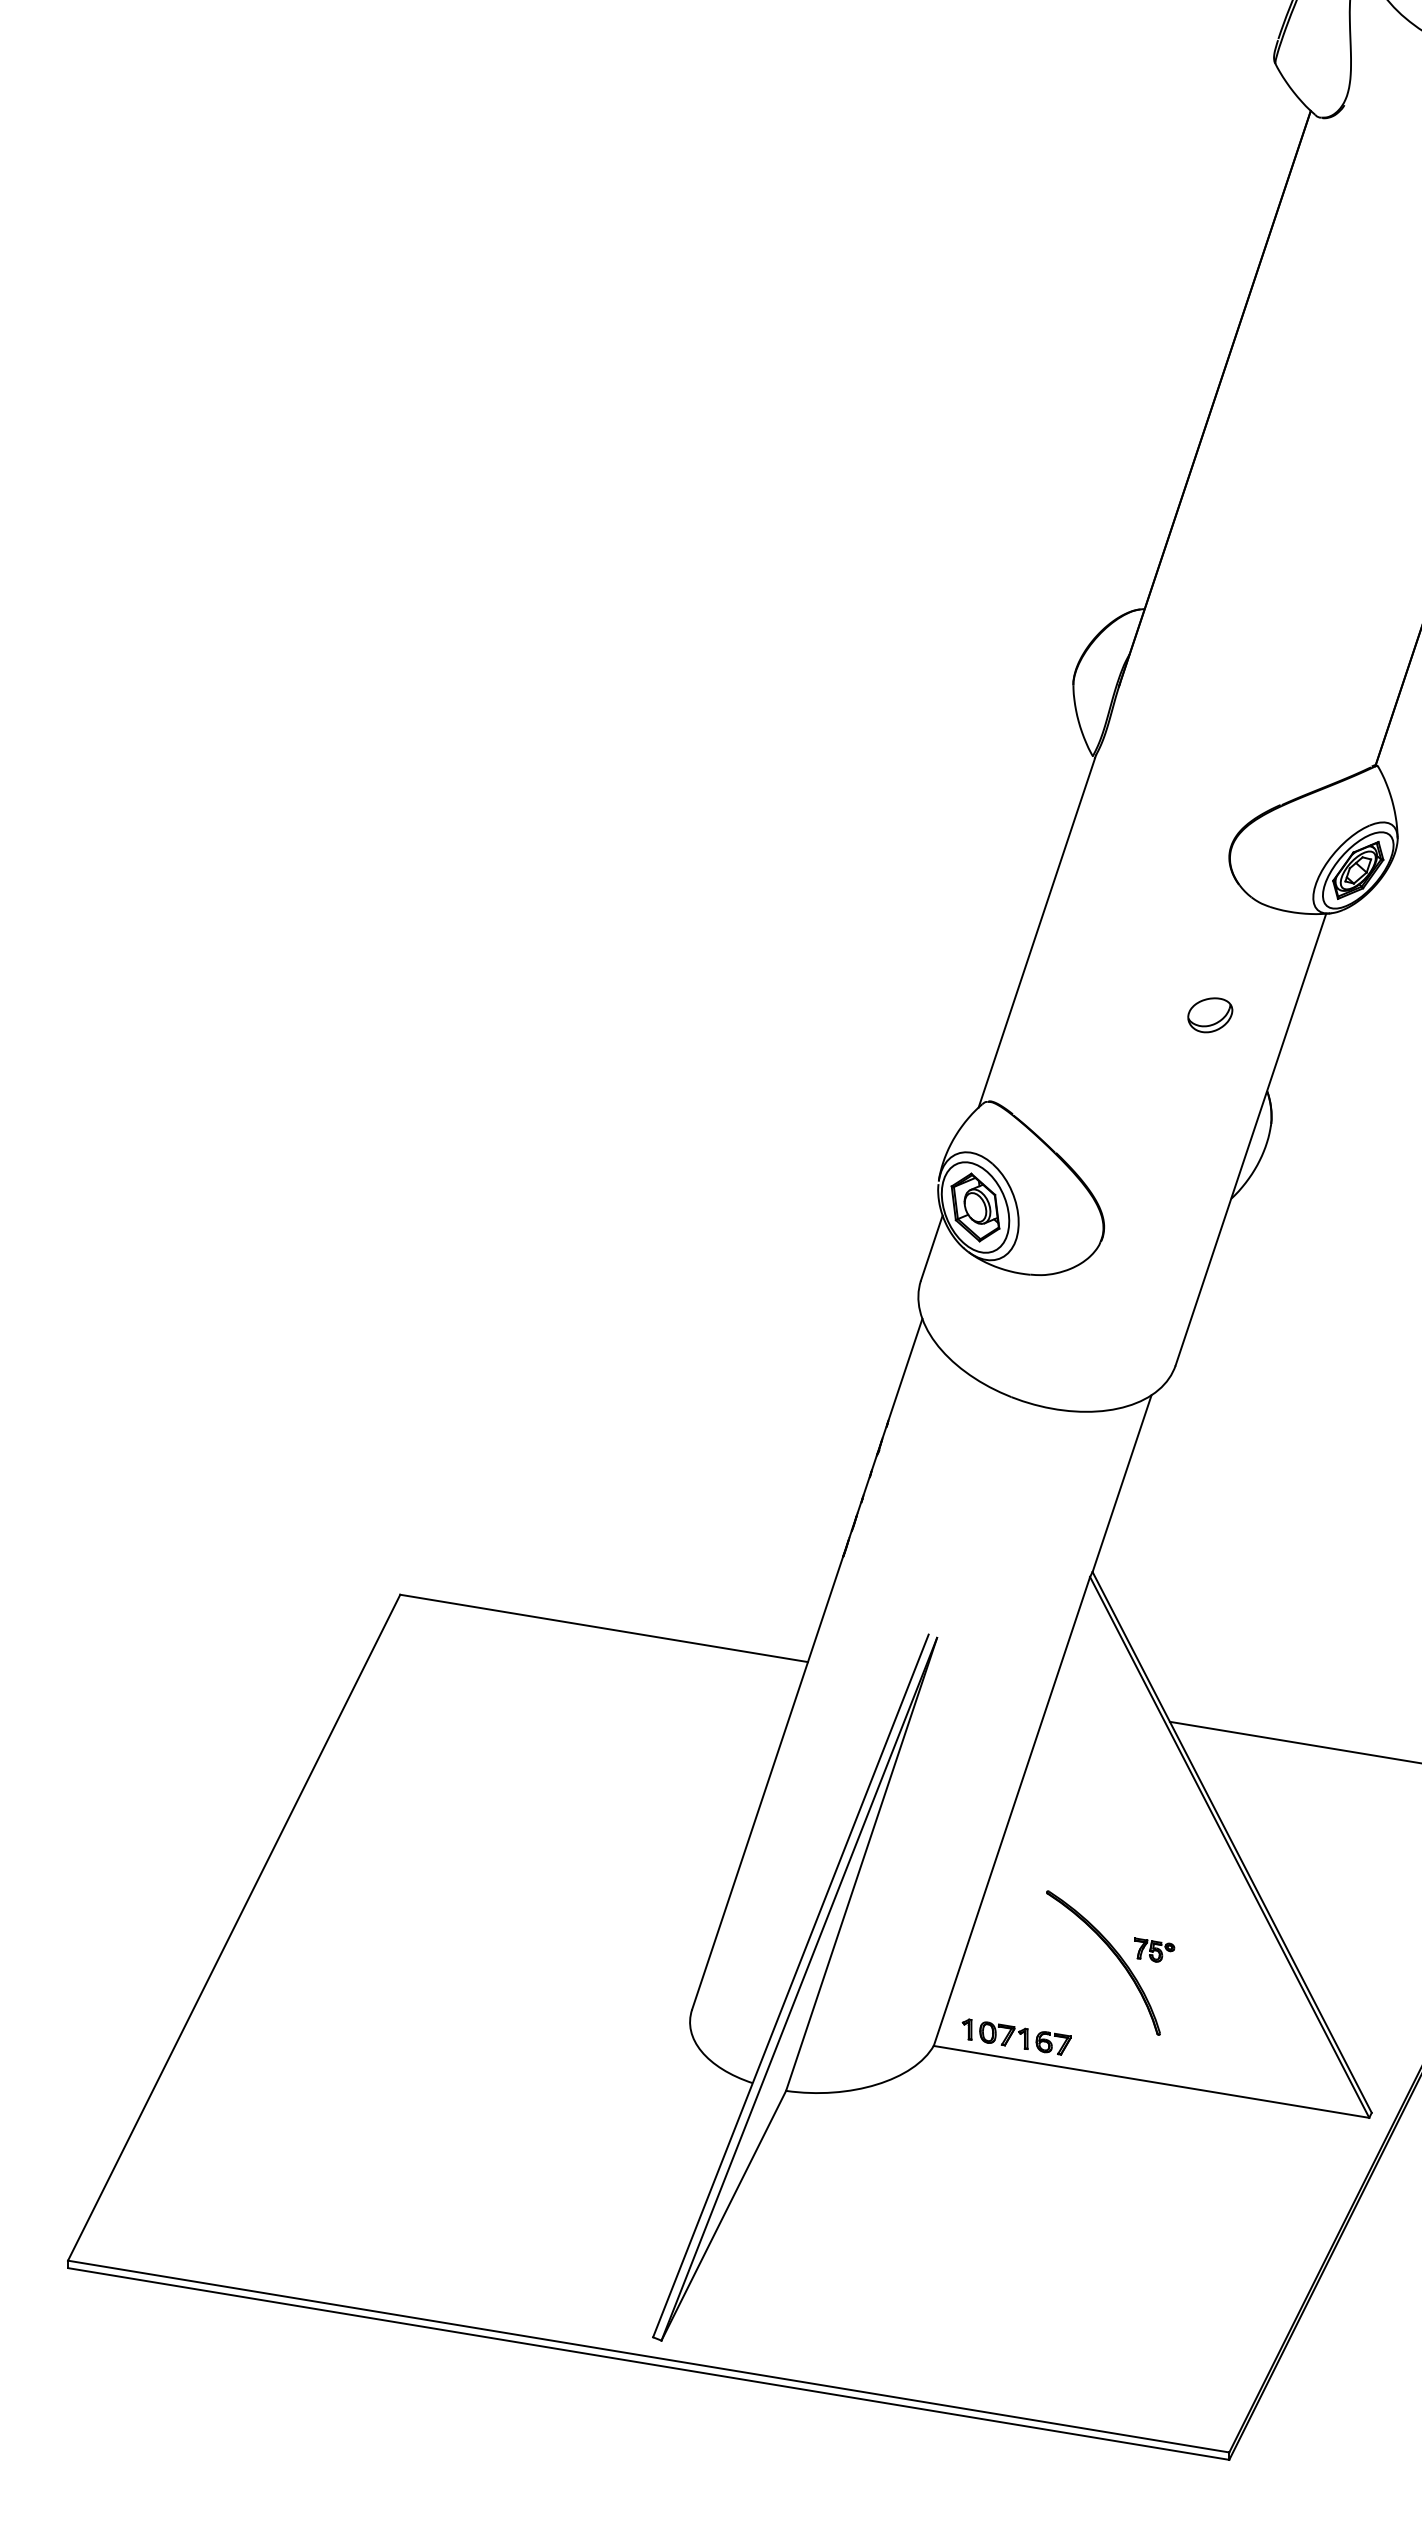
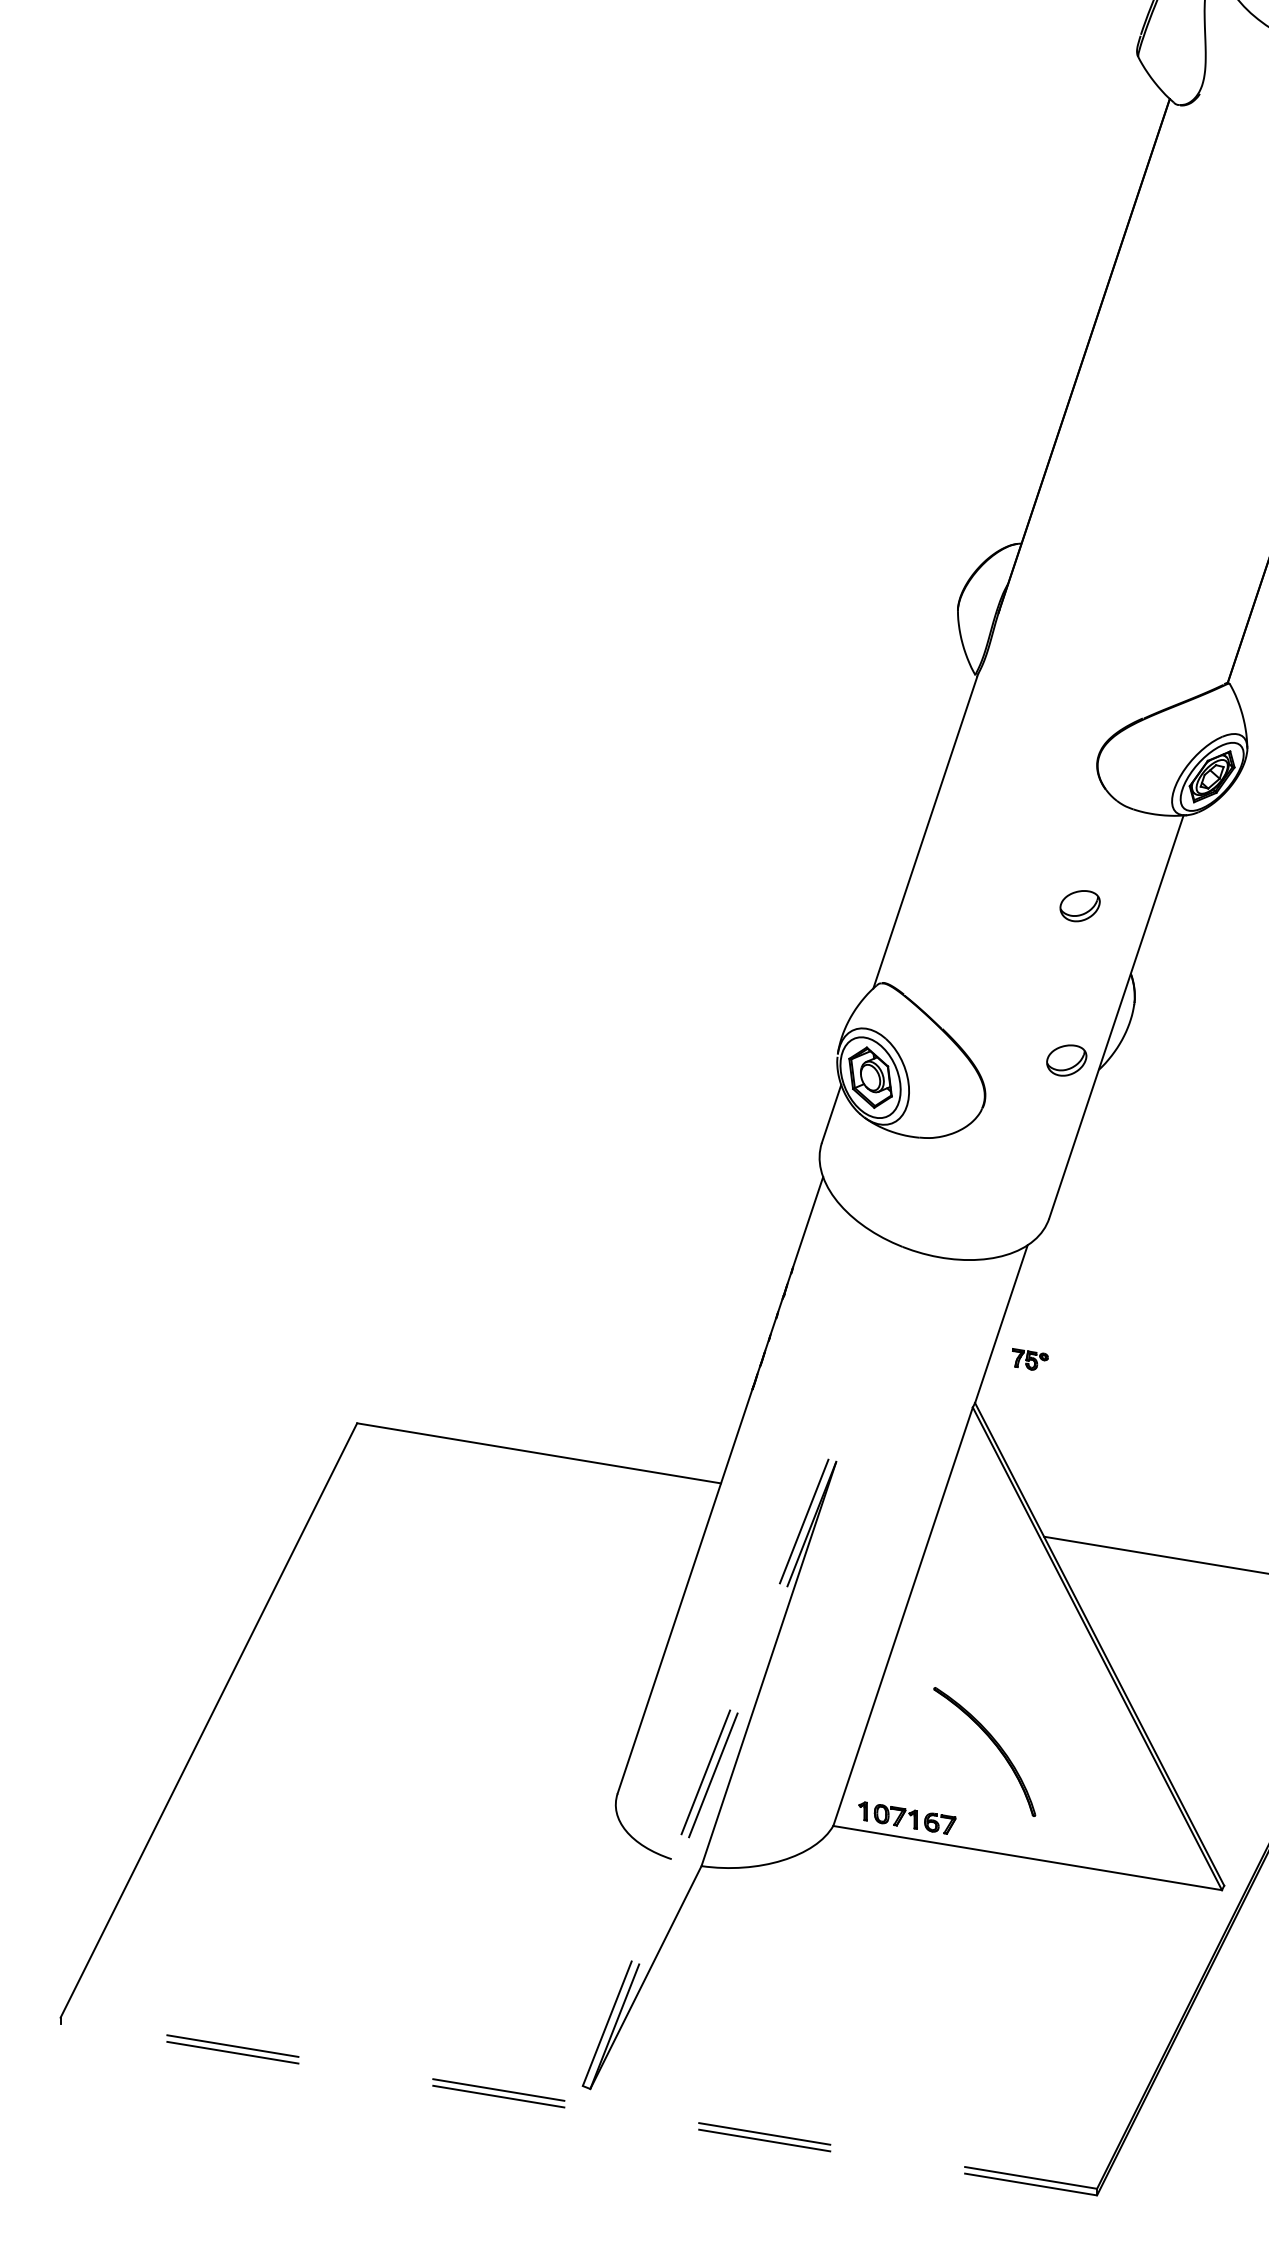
part: (1195, 1188) -> (1066, 1060), added
part: (1154, 1949) -> (1030, 1358), moved
line: (791, 1985) -> (706, 1772), solid -> dashed
line: (799, 1988) -> (713, 1774), solid -> dashed
line: (648, 2356) -> (578, 2103), solid -> dashed
line: (648, 2363) -> (578, 2109), solid -> dashed

